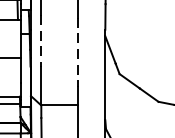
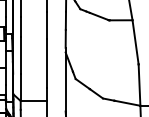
line: (41, 42) -> (20, 56), dashed -> solid
line: (78, 53) -> (46, 64), dashed -> solid

